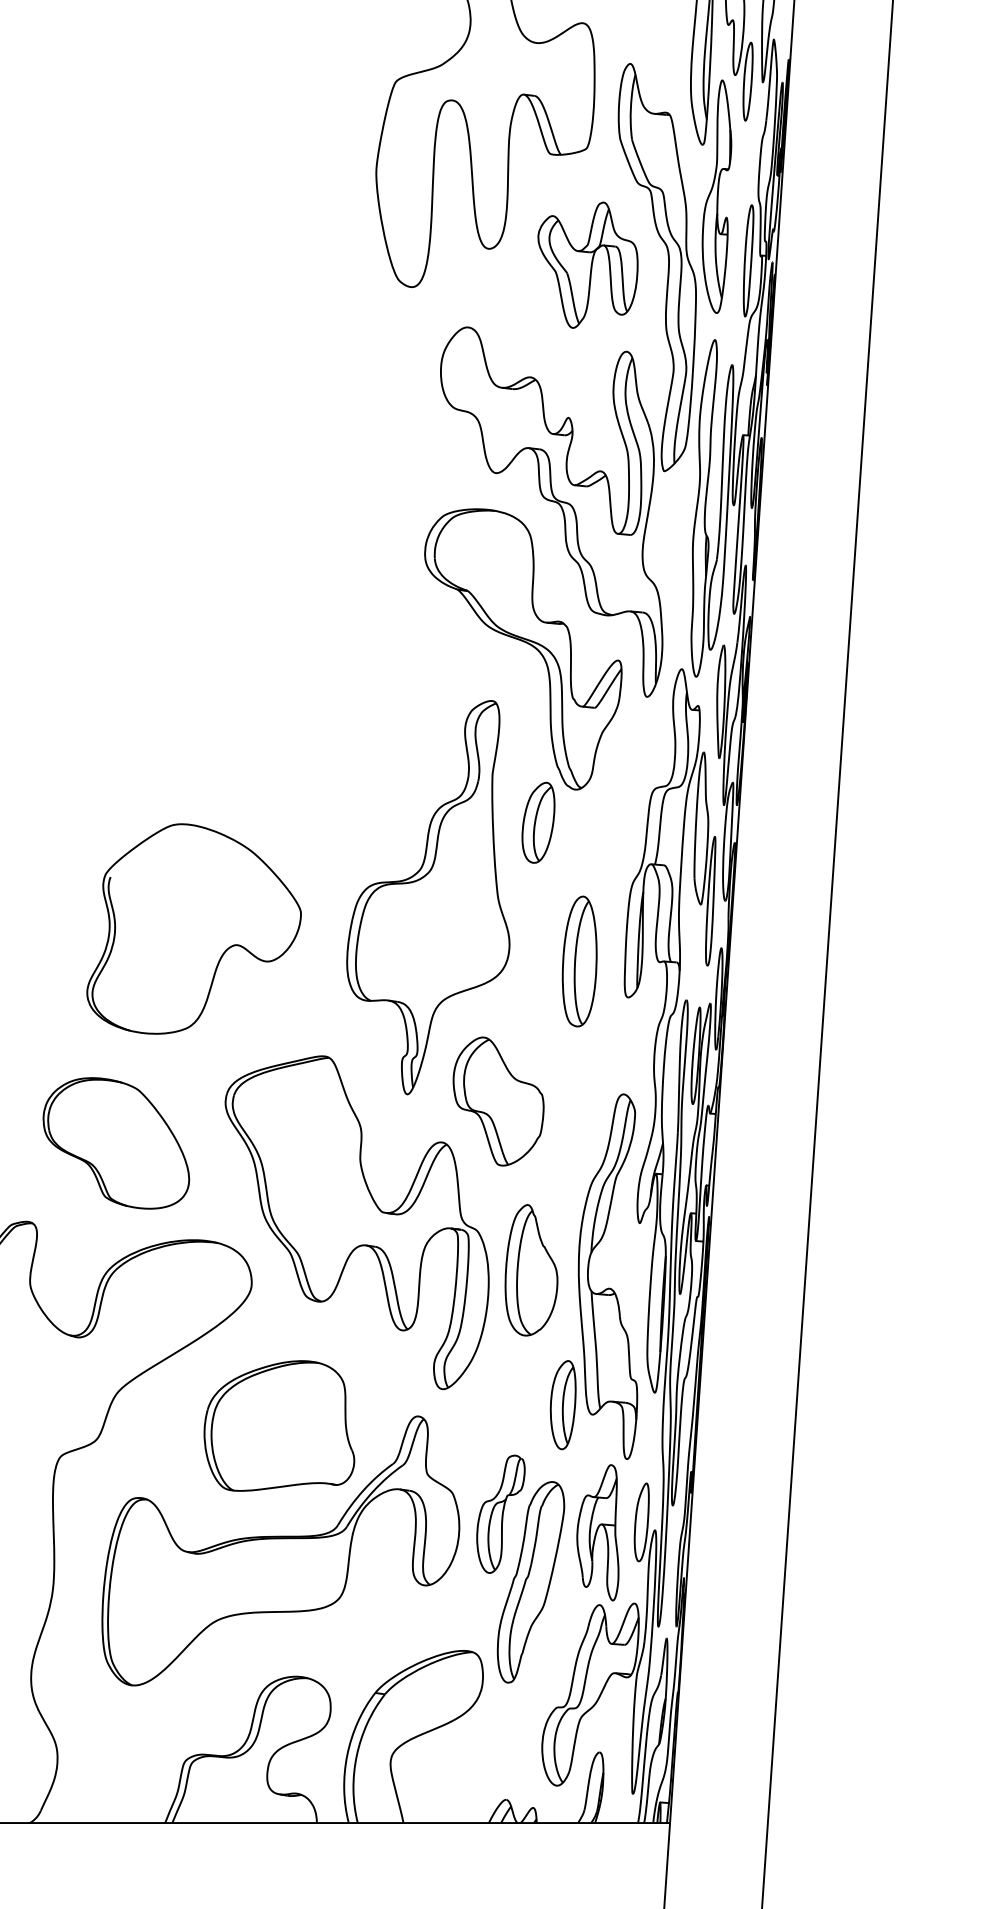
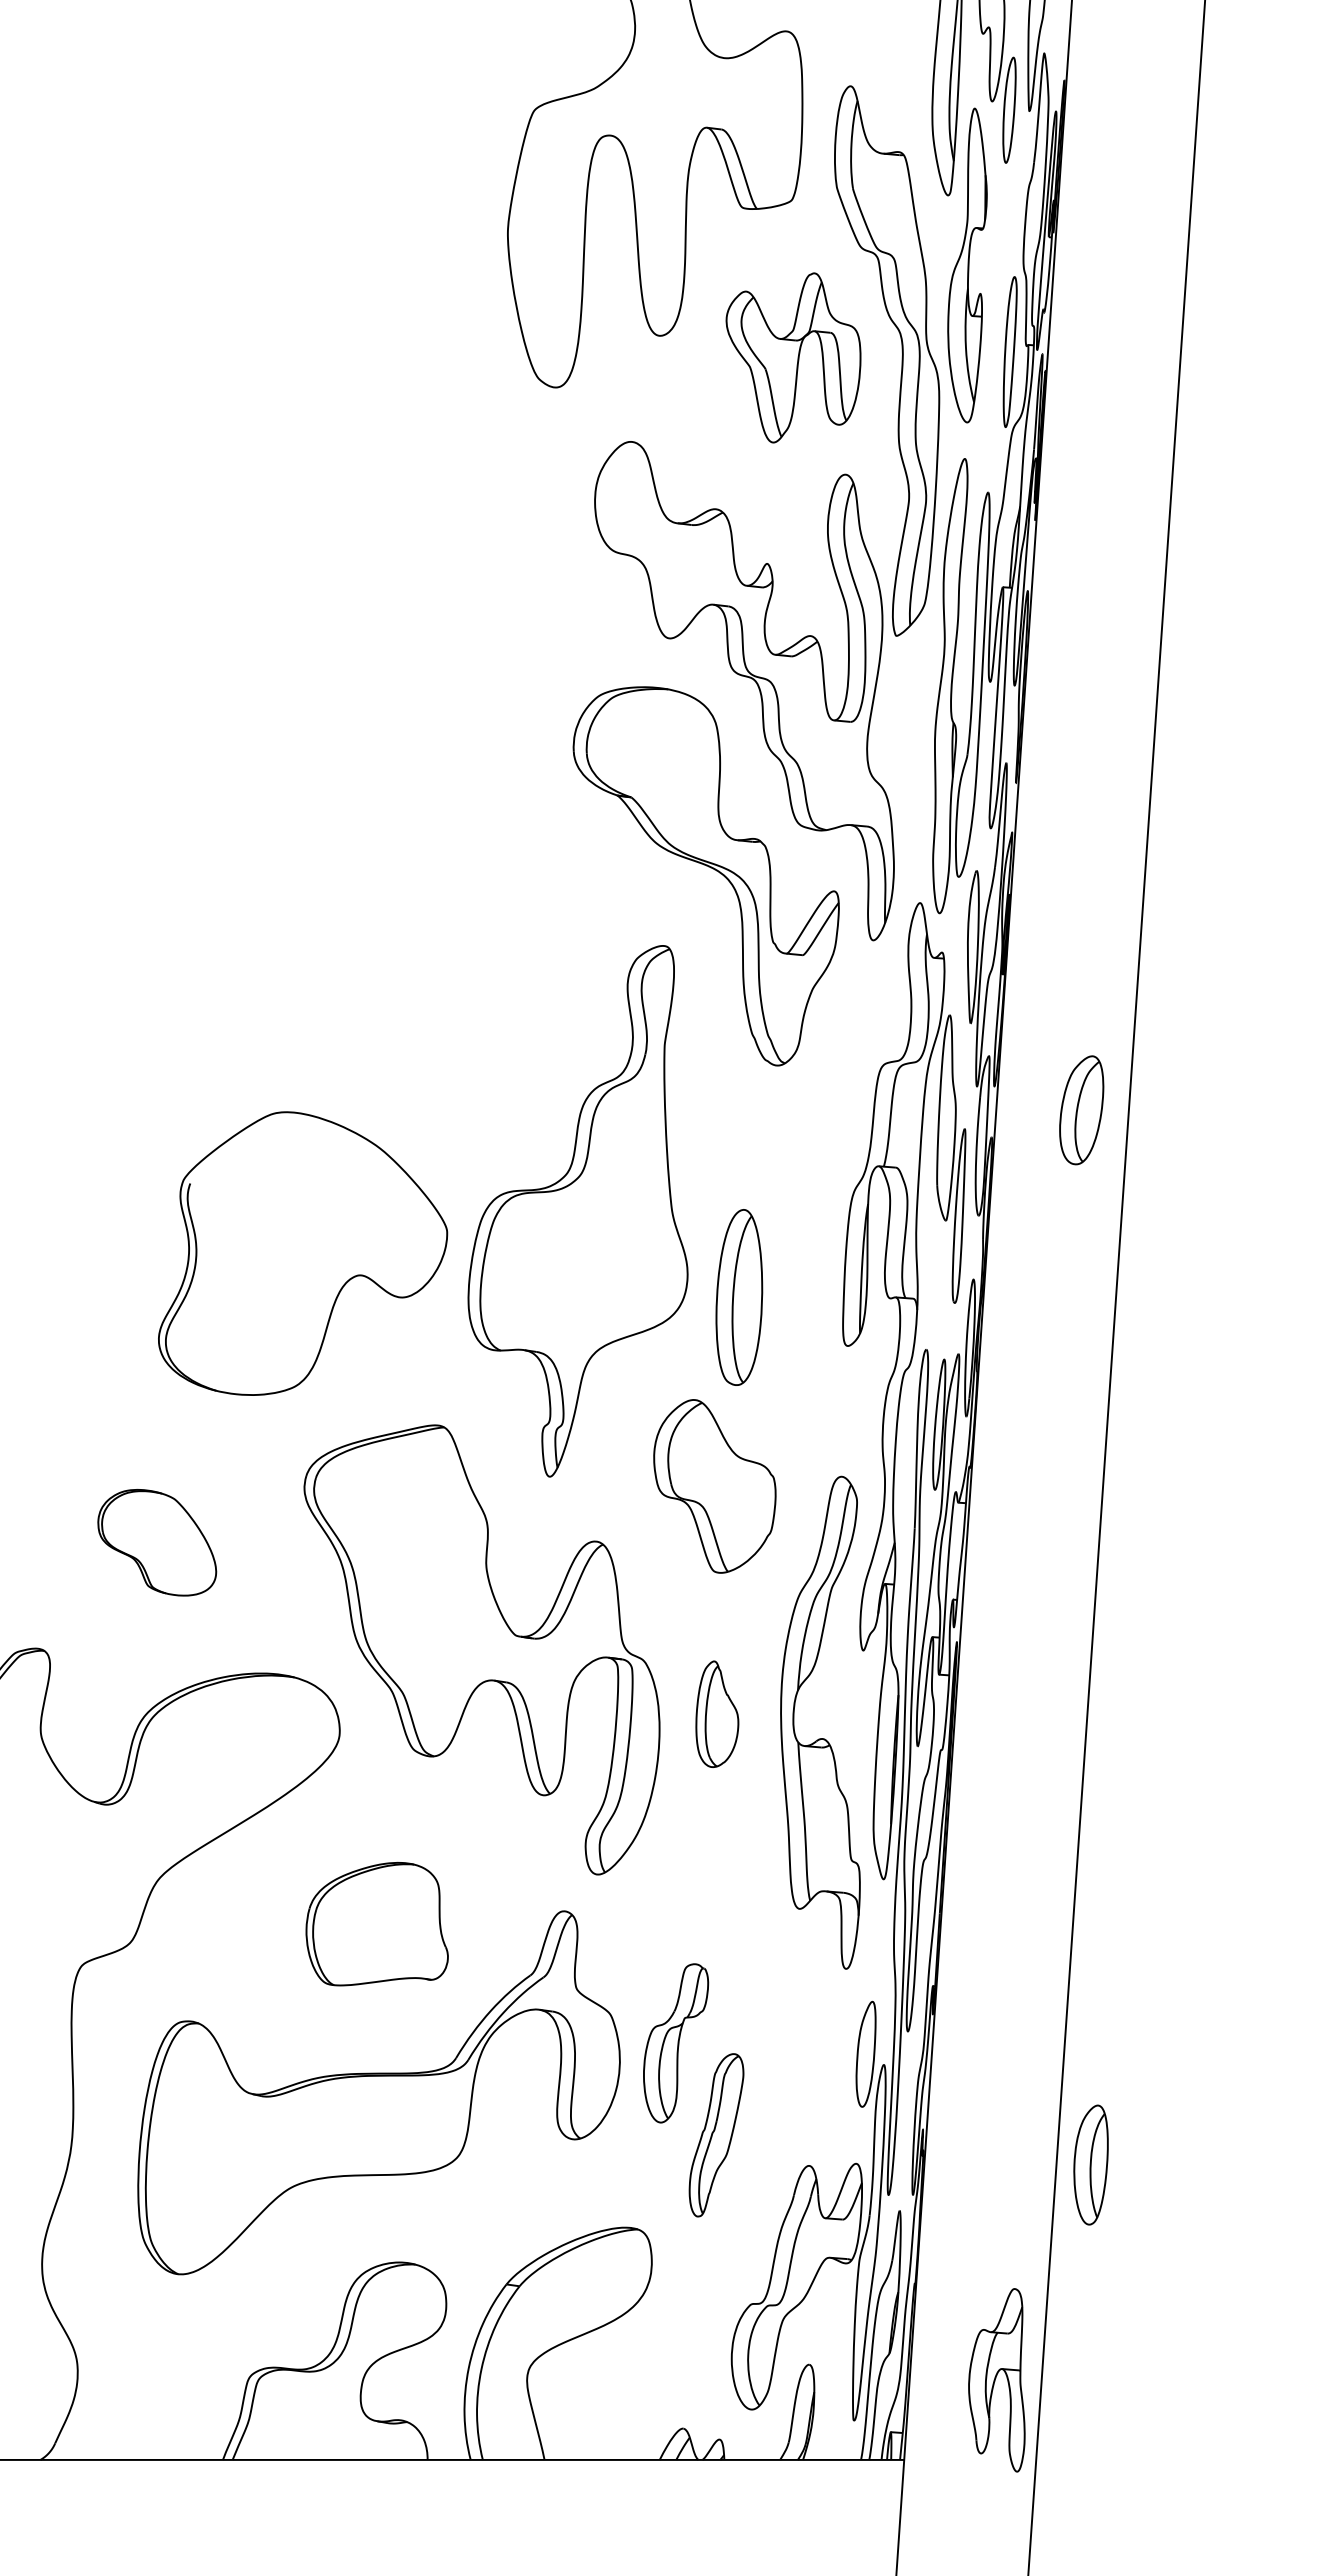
part: (538, 822) -> (1081, 1110), moved
part: (194, 928) -> (303, 1253), moved
part: (579, 961) -> (739, 1297), moved
part: (498, 1101) -> (714, 1486), moved
part: (116, 1143) -> (157, 1542), size x0.6
part: (531, 1270) -> (717, 1714), size x0.6
part: (562, 1404) -> (1090, 2164), moved
part: (279, 1425) -> (377, 1923), size x0.7
part: (597, 1532) -> (996, 2380), moved
part: (530, 1582) -> (716, 2135), size x0.6

